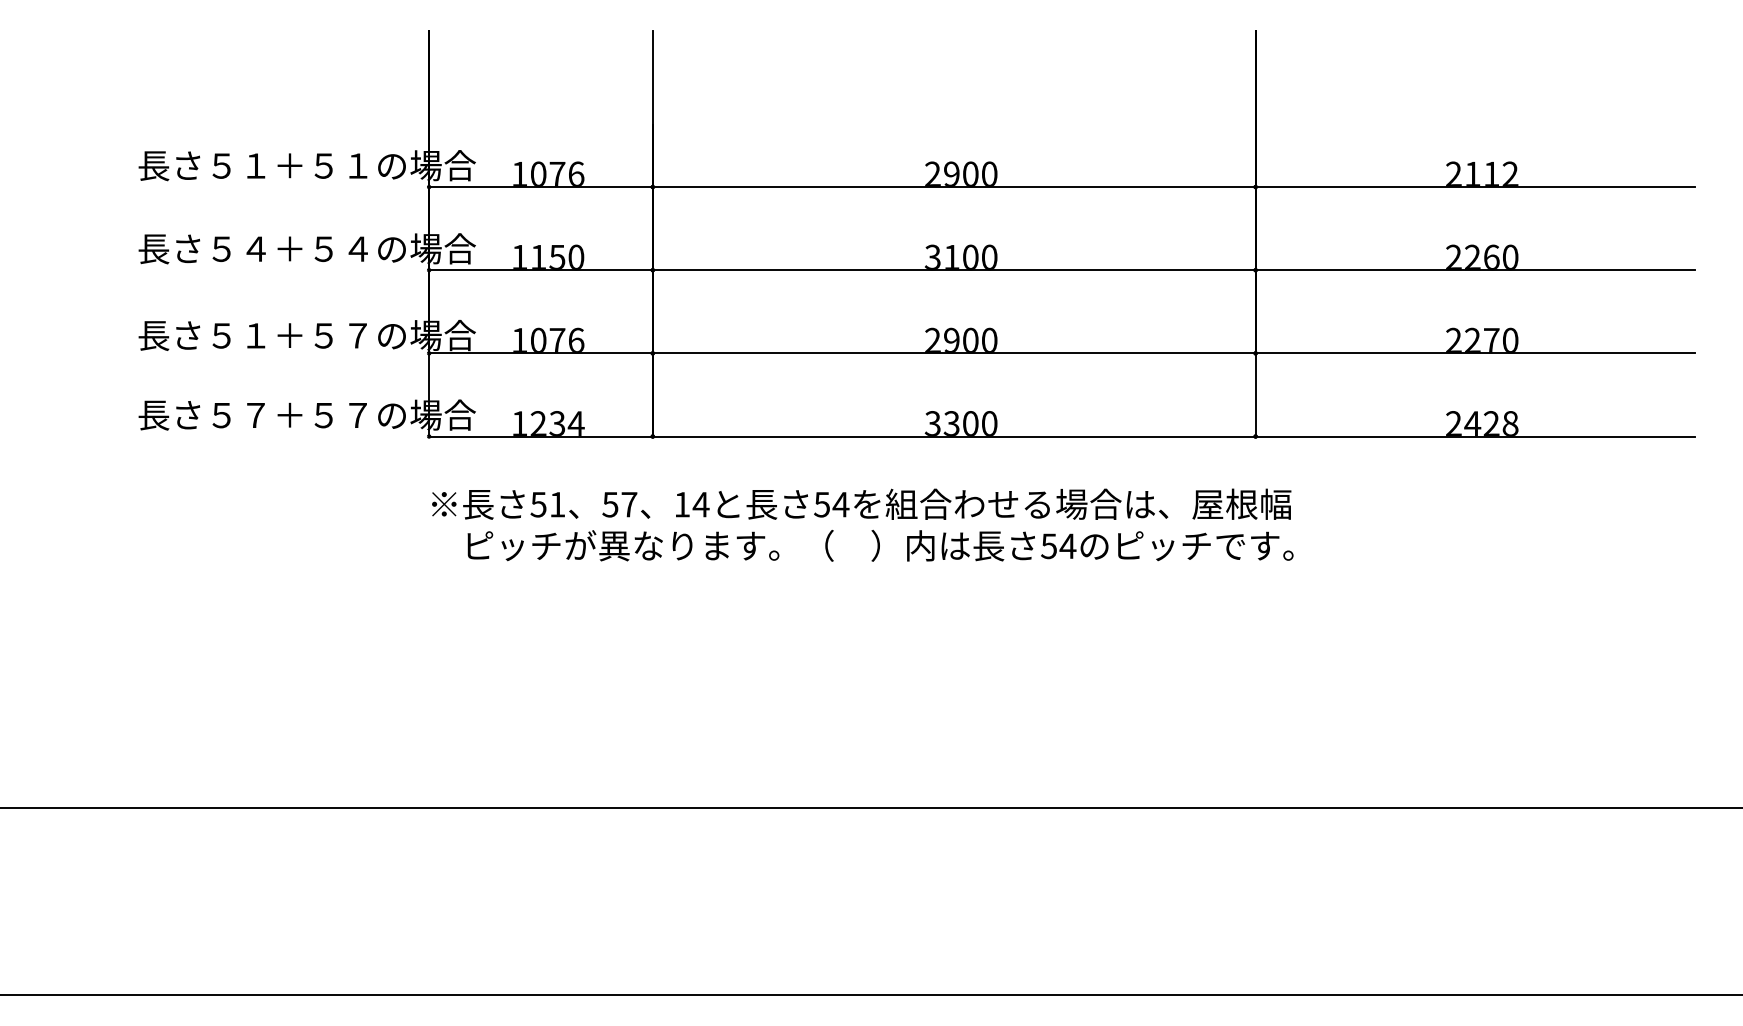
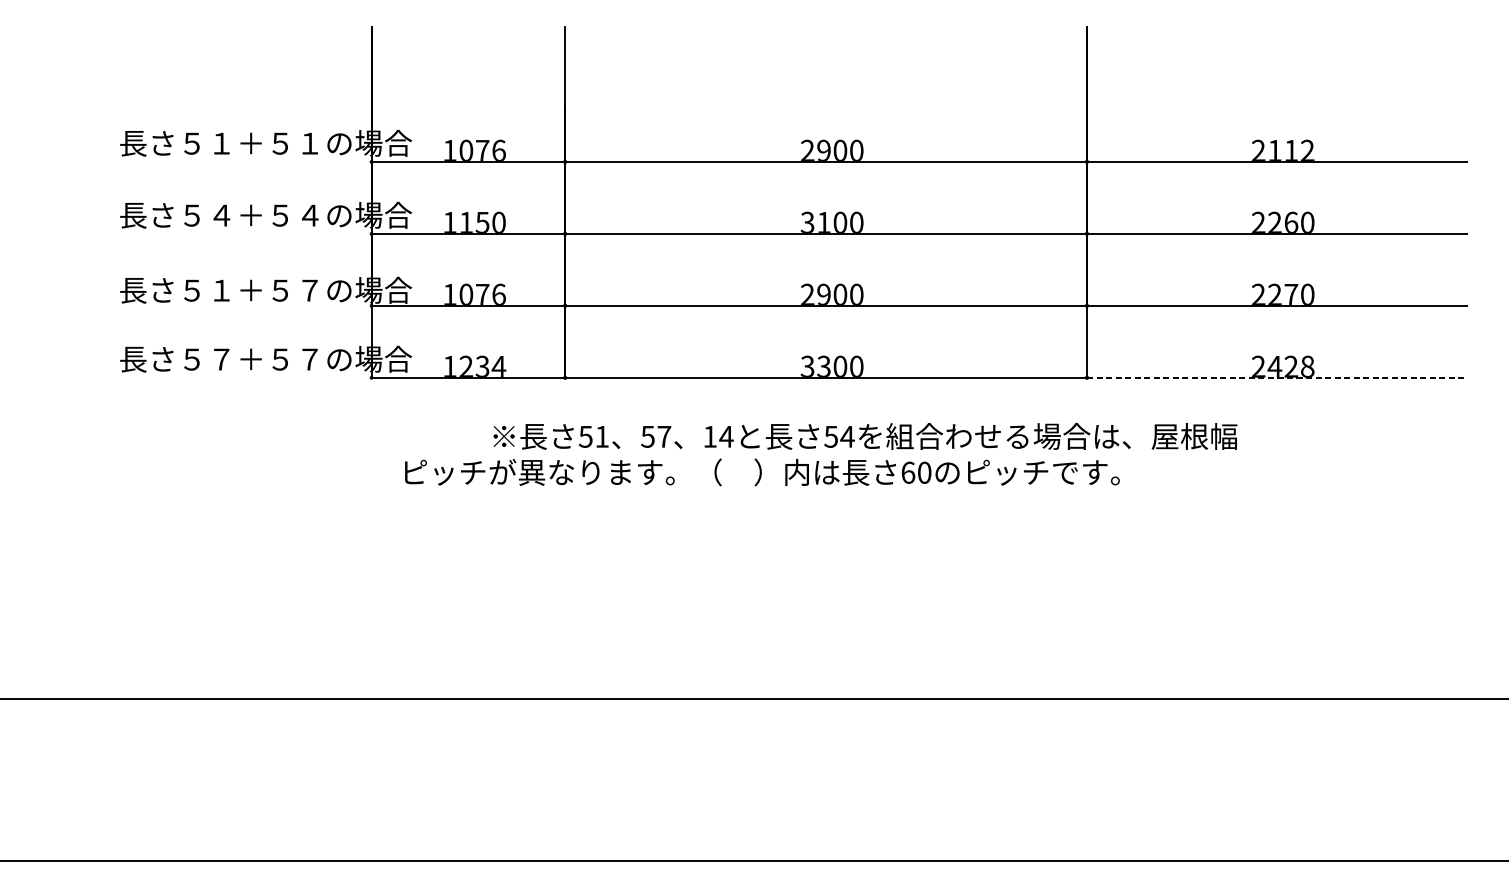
line: (1475, 436) -> (1277, 377), solid -> dashed
text: (861, 503) -> (865, 435), moved
text: (1058, 546) -> (916, 472), 54 -> 60

